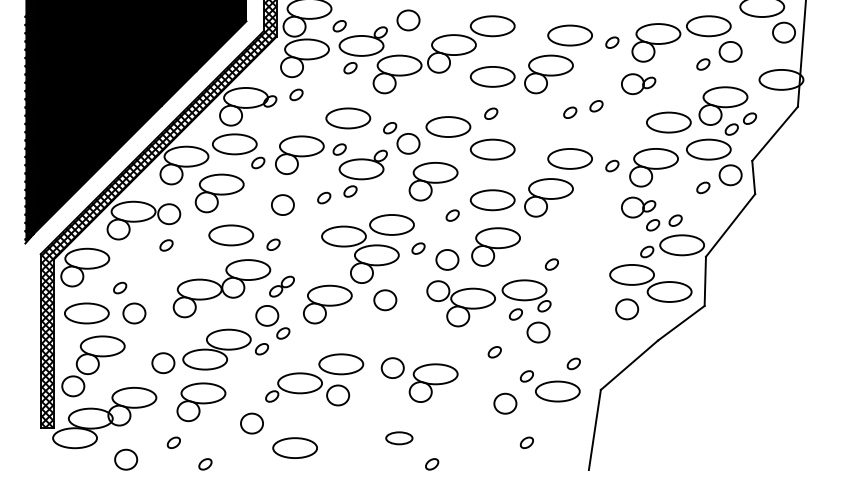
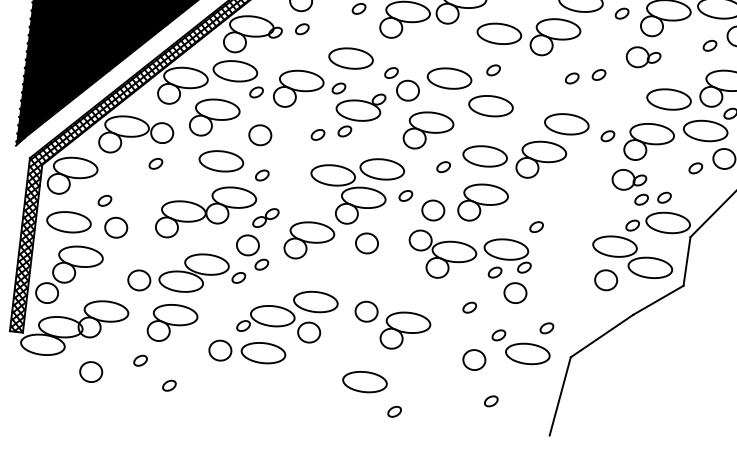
part: (282, 204) -> (259, 134), moved
part: (399, 438) -> (365, 382), size x1.67
part: (294, 447) -> (262, 352), moved

